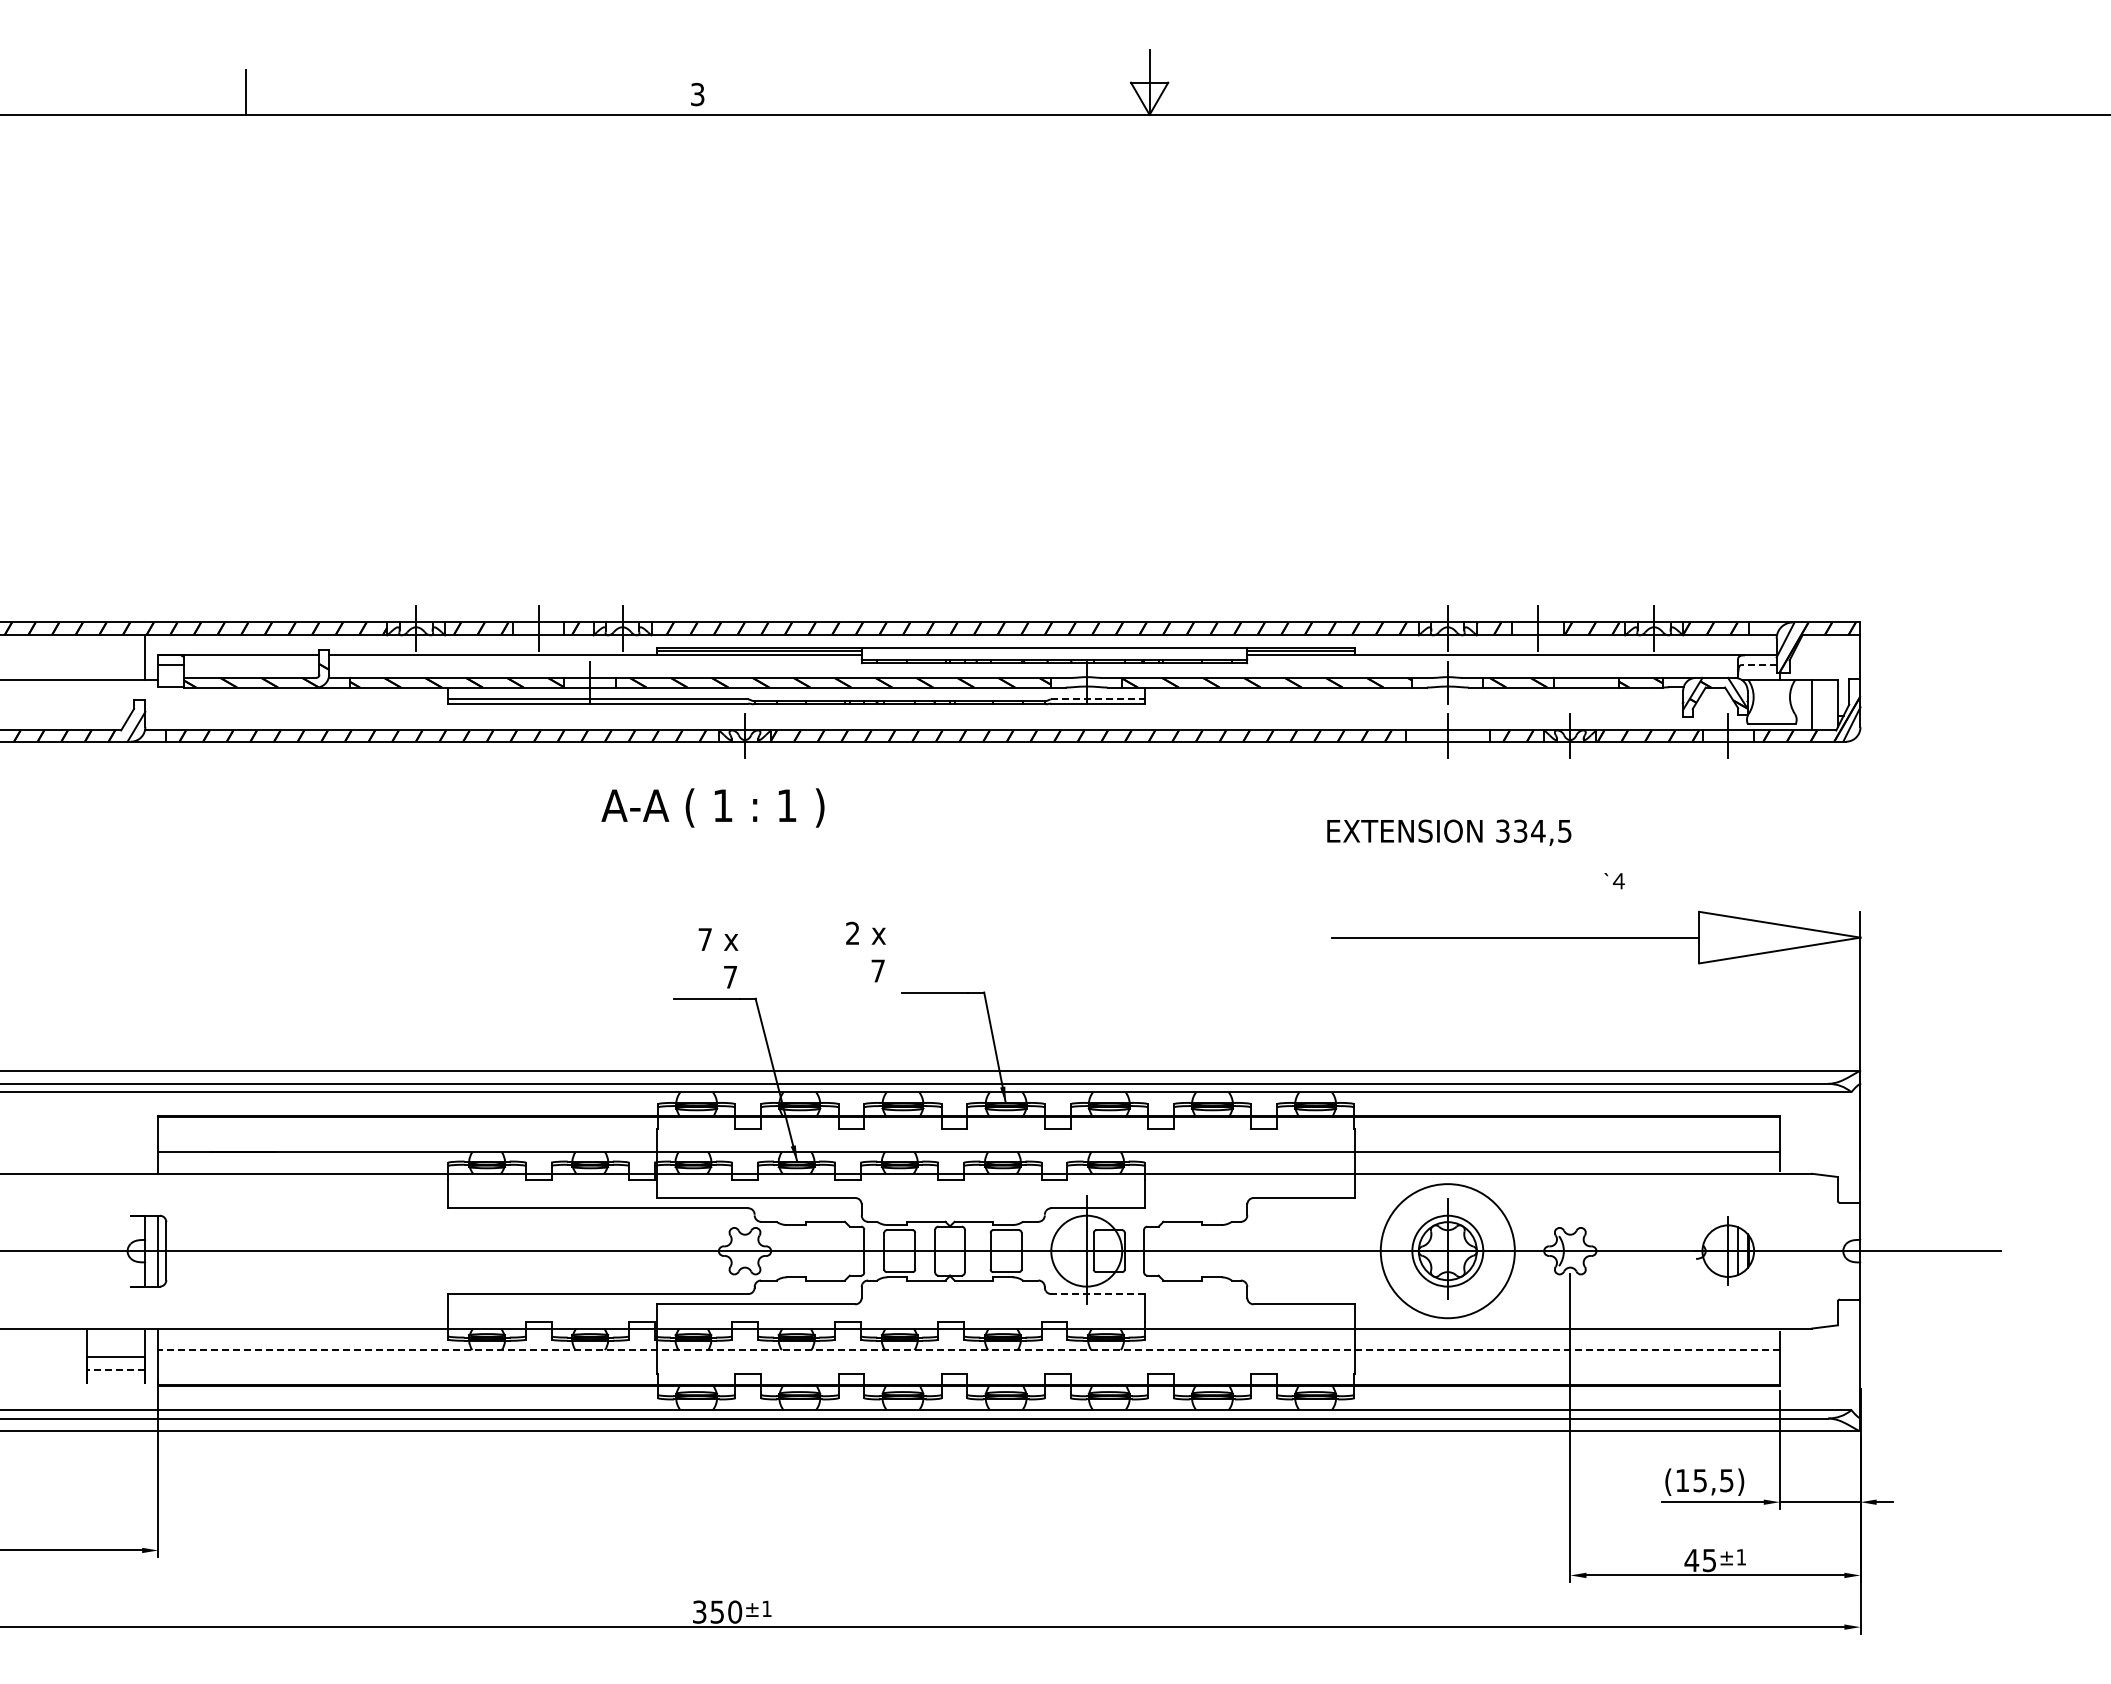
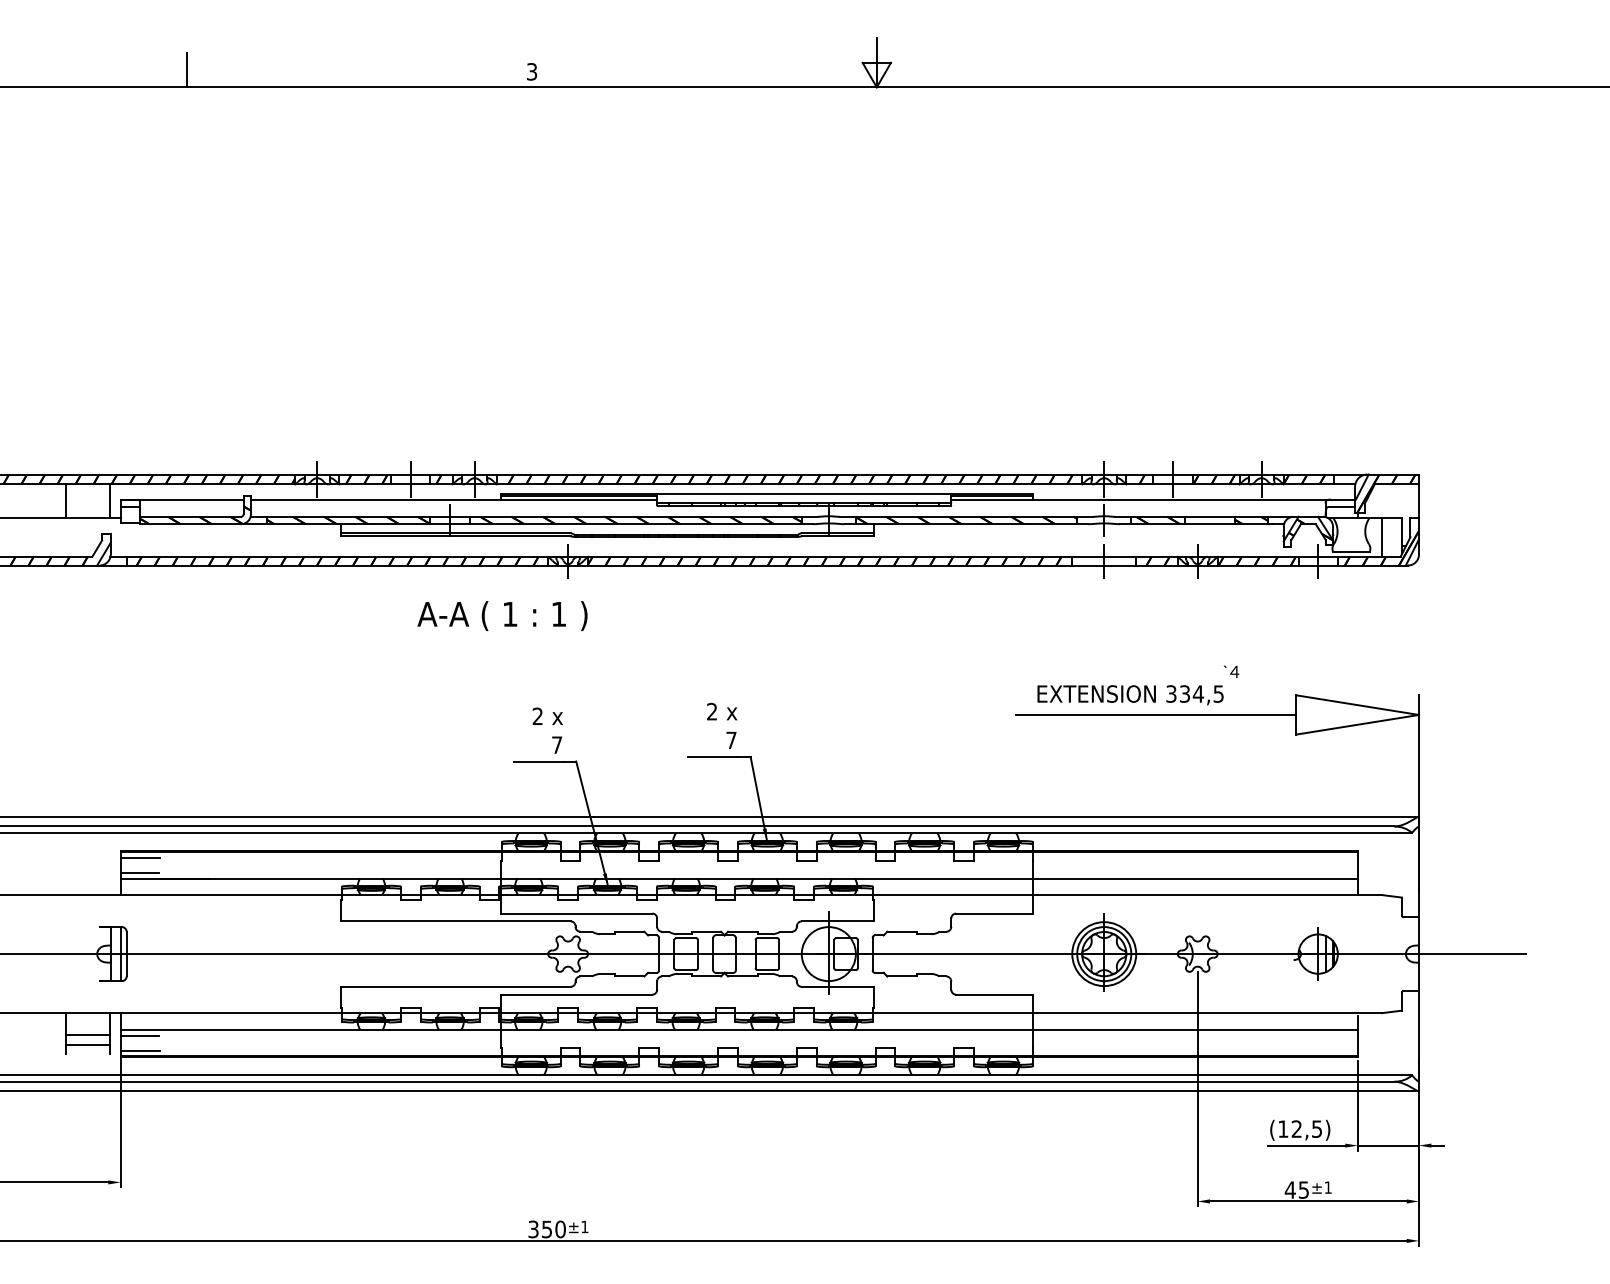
line: (86, 657) -> (65, 501), added
line: (1758, 665) -> (1341, 507), dashed -> solid
line: (1098, 699) -> (837, 533), dashed -> solid
text: (712, 807) -> (502, 615), moved
text: (1449, 832) -> (1130, 695), moved
text: (704, 939) -> (537, 716), 7 -> 2
text: (865, 951) -> (721, 725), moved
line: (184, 1124) -> (140, 857), added
line: (183, 1144) -> (139, 872), added
circle: (1447, 1251) -> (1104, 954), size x0.62
line: (1097, 1294) -> (837, 987), dashed -> solid
line: (969, 1350) -> (739, 1029), dashed -> solid
line: (183, 1357) -> (139, 1035), added
line: (115, 1369) -> (87, 1044), dashed -> solid
line: (184, 1377) -> (140, 1050), added
text: (1699, 1480) -> (1296, 1129), (15,5) -> (12,5)

